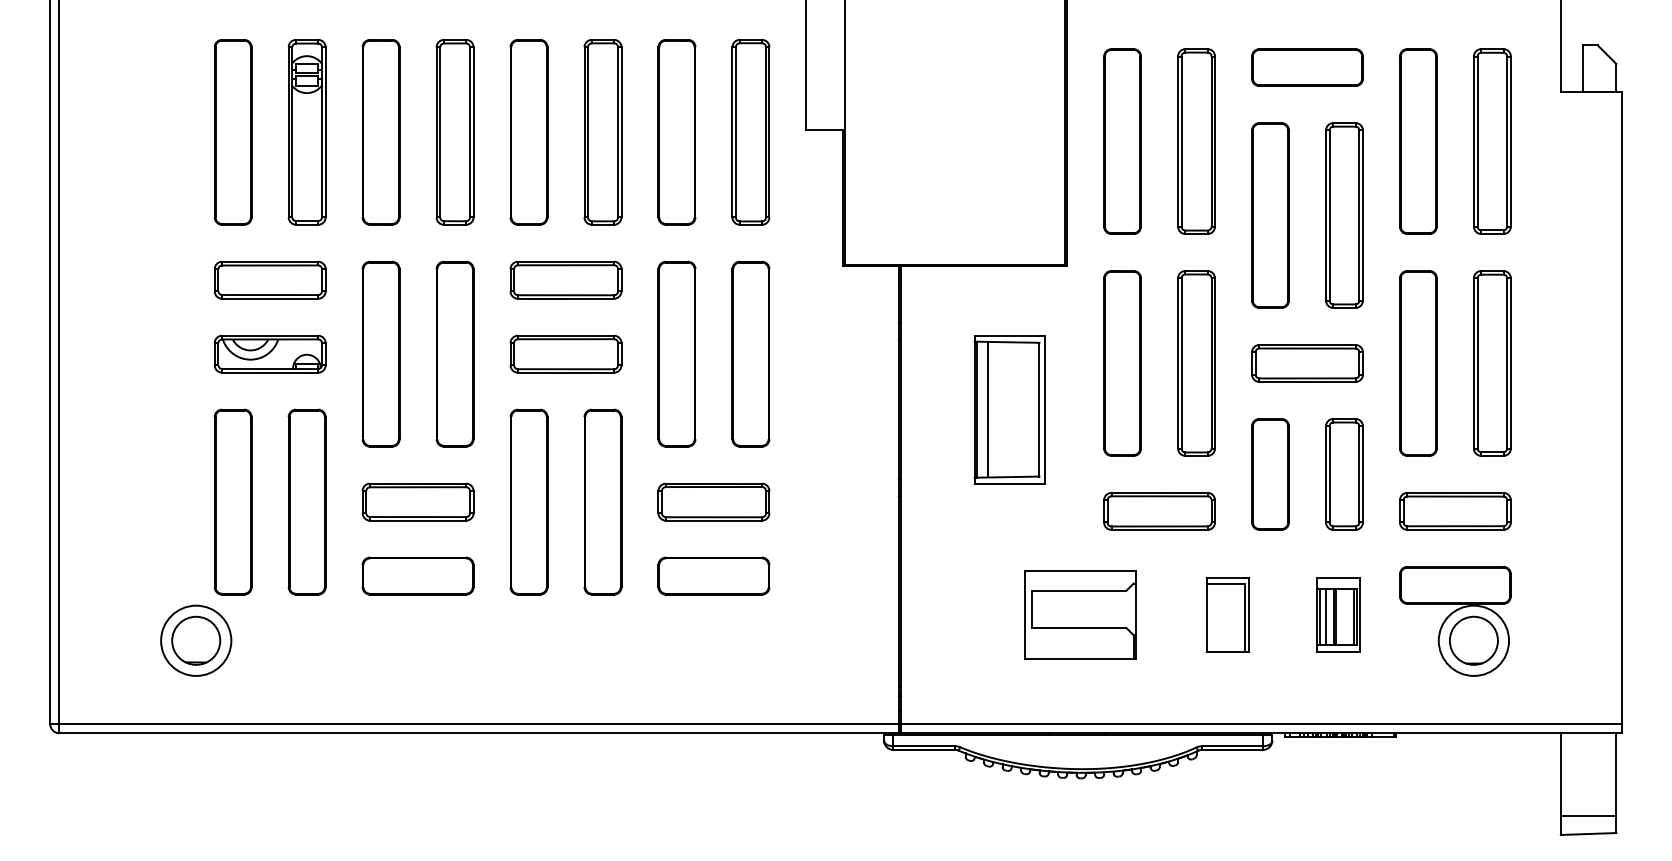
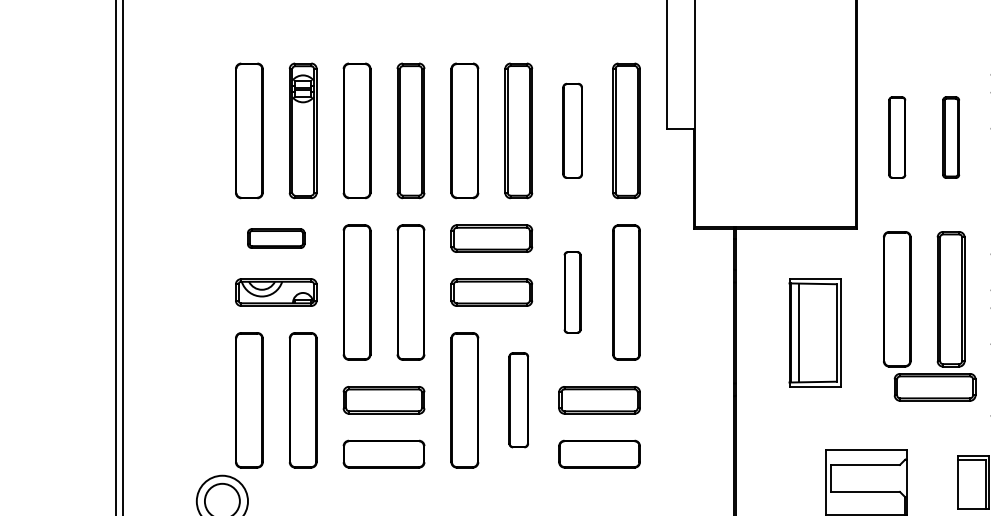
part: (676, 132) -> (572, 131), size x0.7
part: (1122, 141) -> (897, 137), size x0.6
part: (1196, 141) -> (951, 137), size x0.6
part: (269, 279) -> (275, 238), size x0.7
part: (676, 353) -> (572, 292), size x0.6
part: (602, 501) -> (518, 399), size x0.7
part: (1159, 511) -> (935, 387), moved

